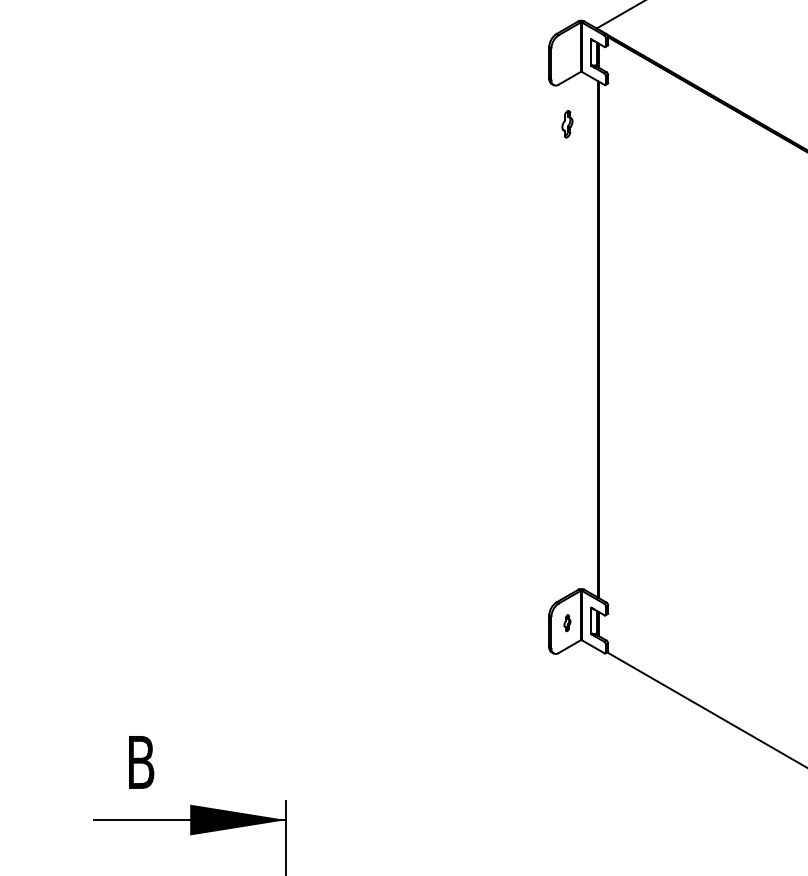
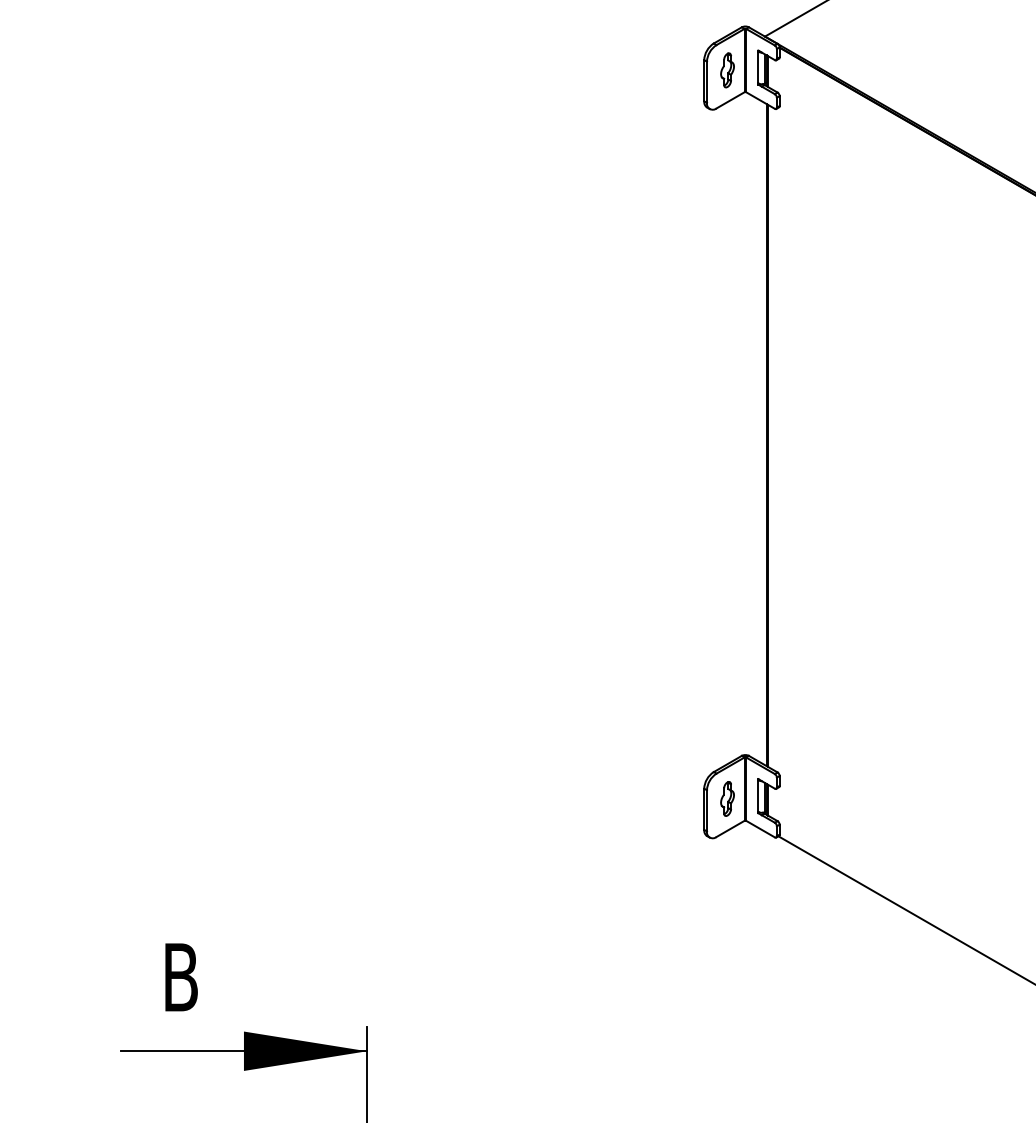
part: (567, 124) -> (727, 70), moved
part: (567, 622) -> (727, 798), size x1.67

